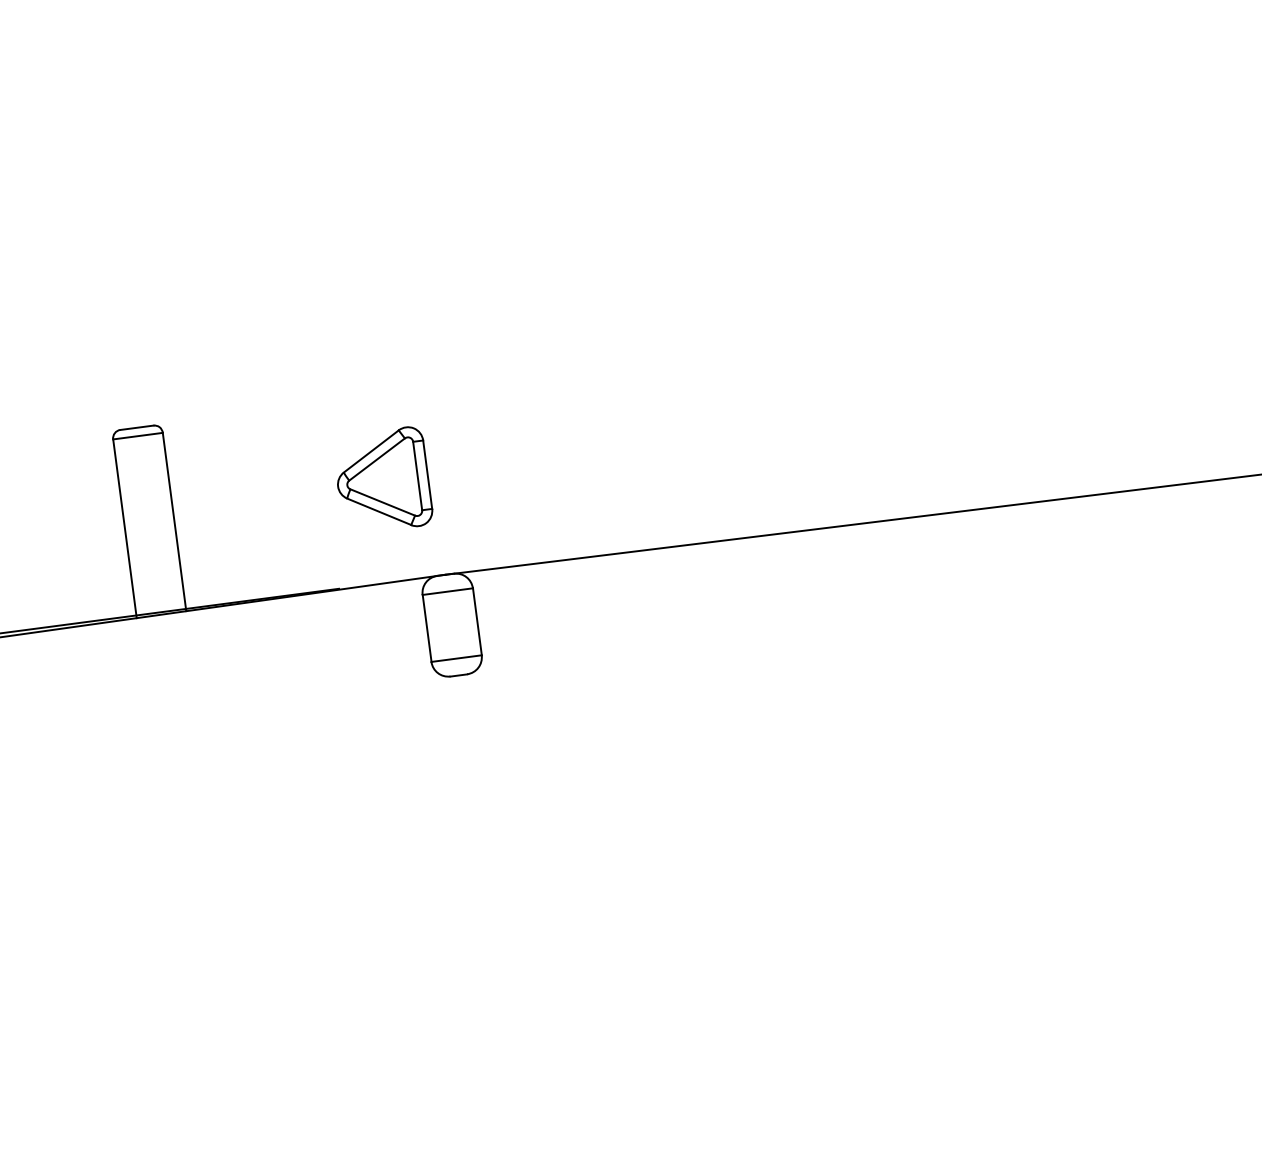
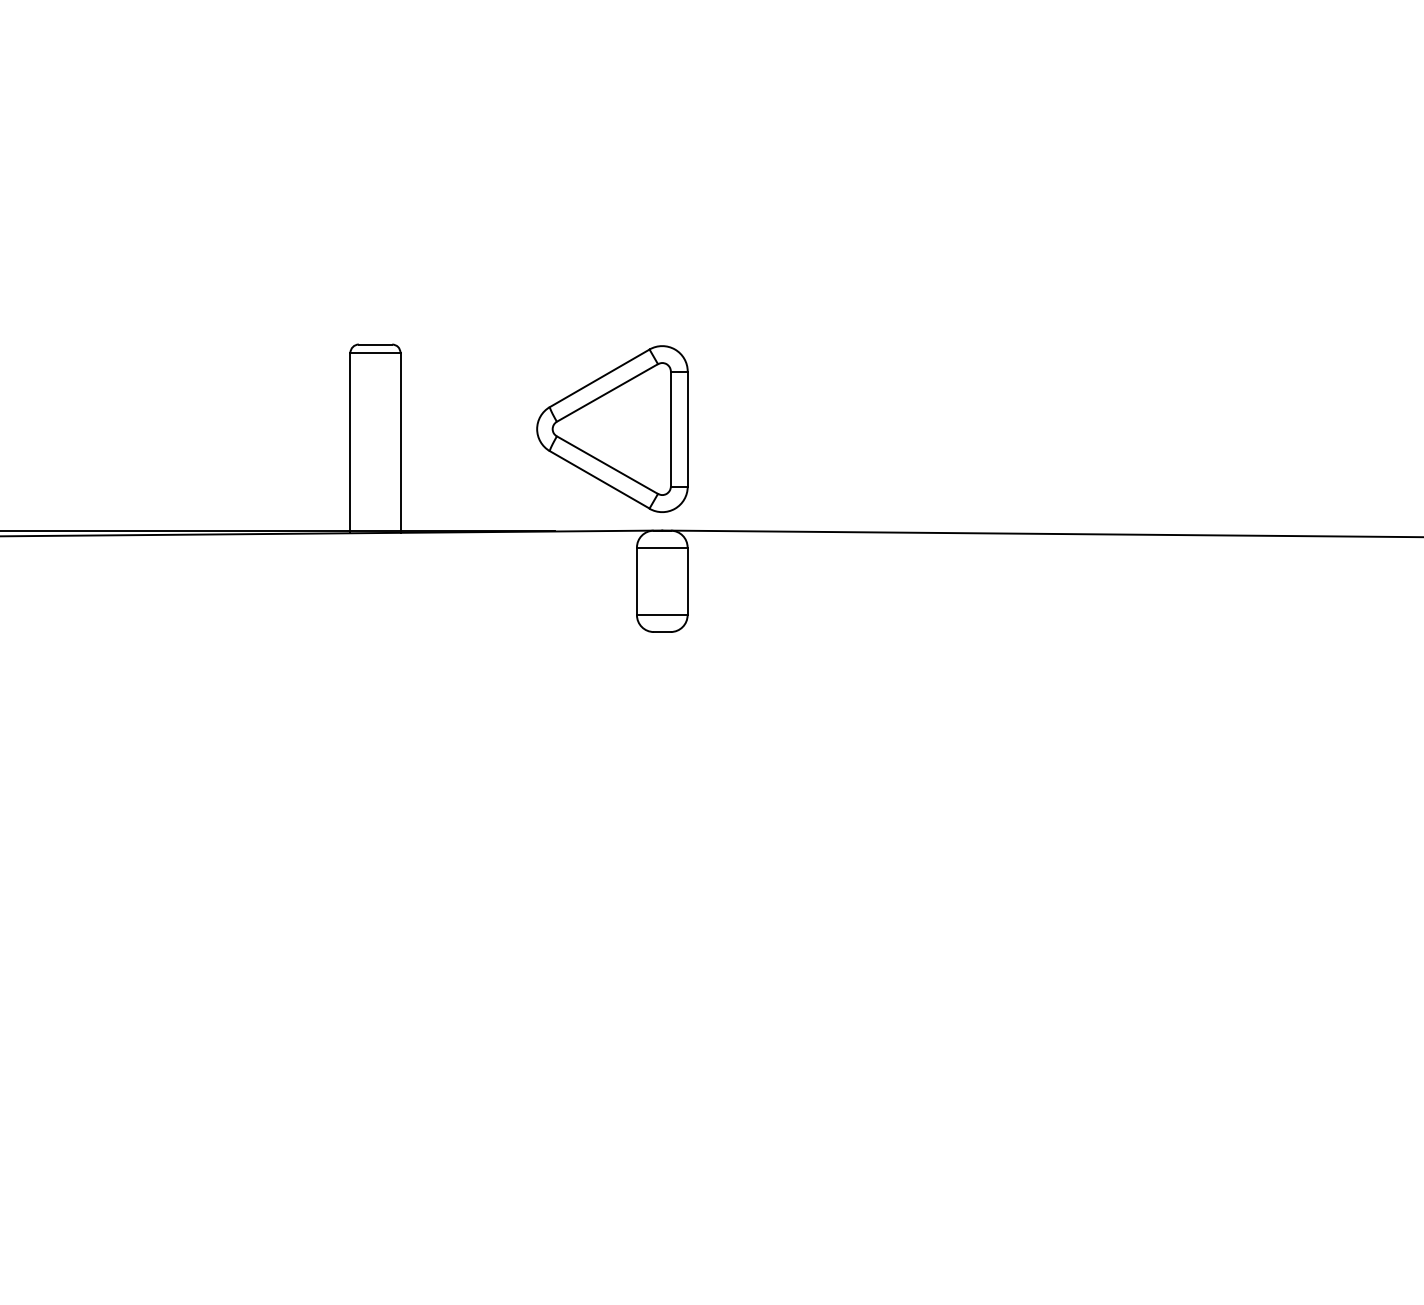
part: (382, 480) -> (612, 428), size x1.67

